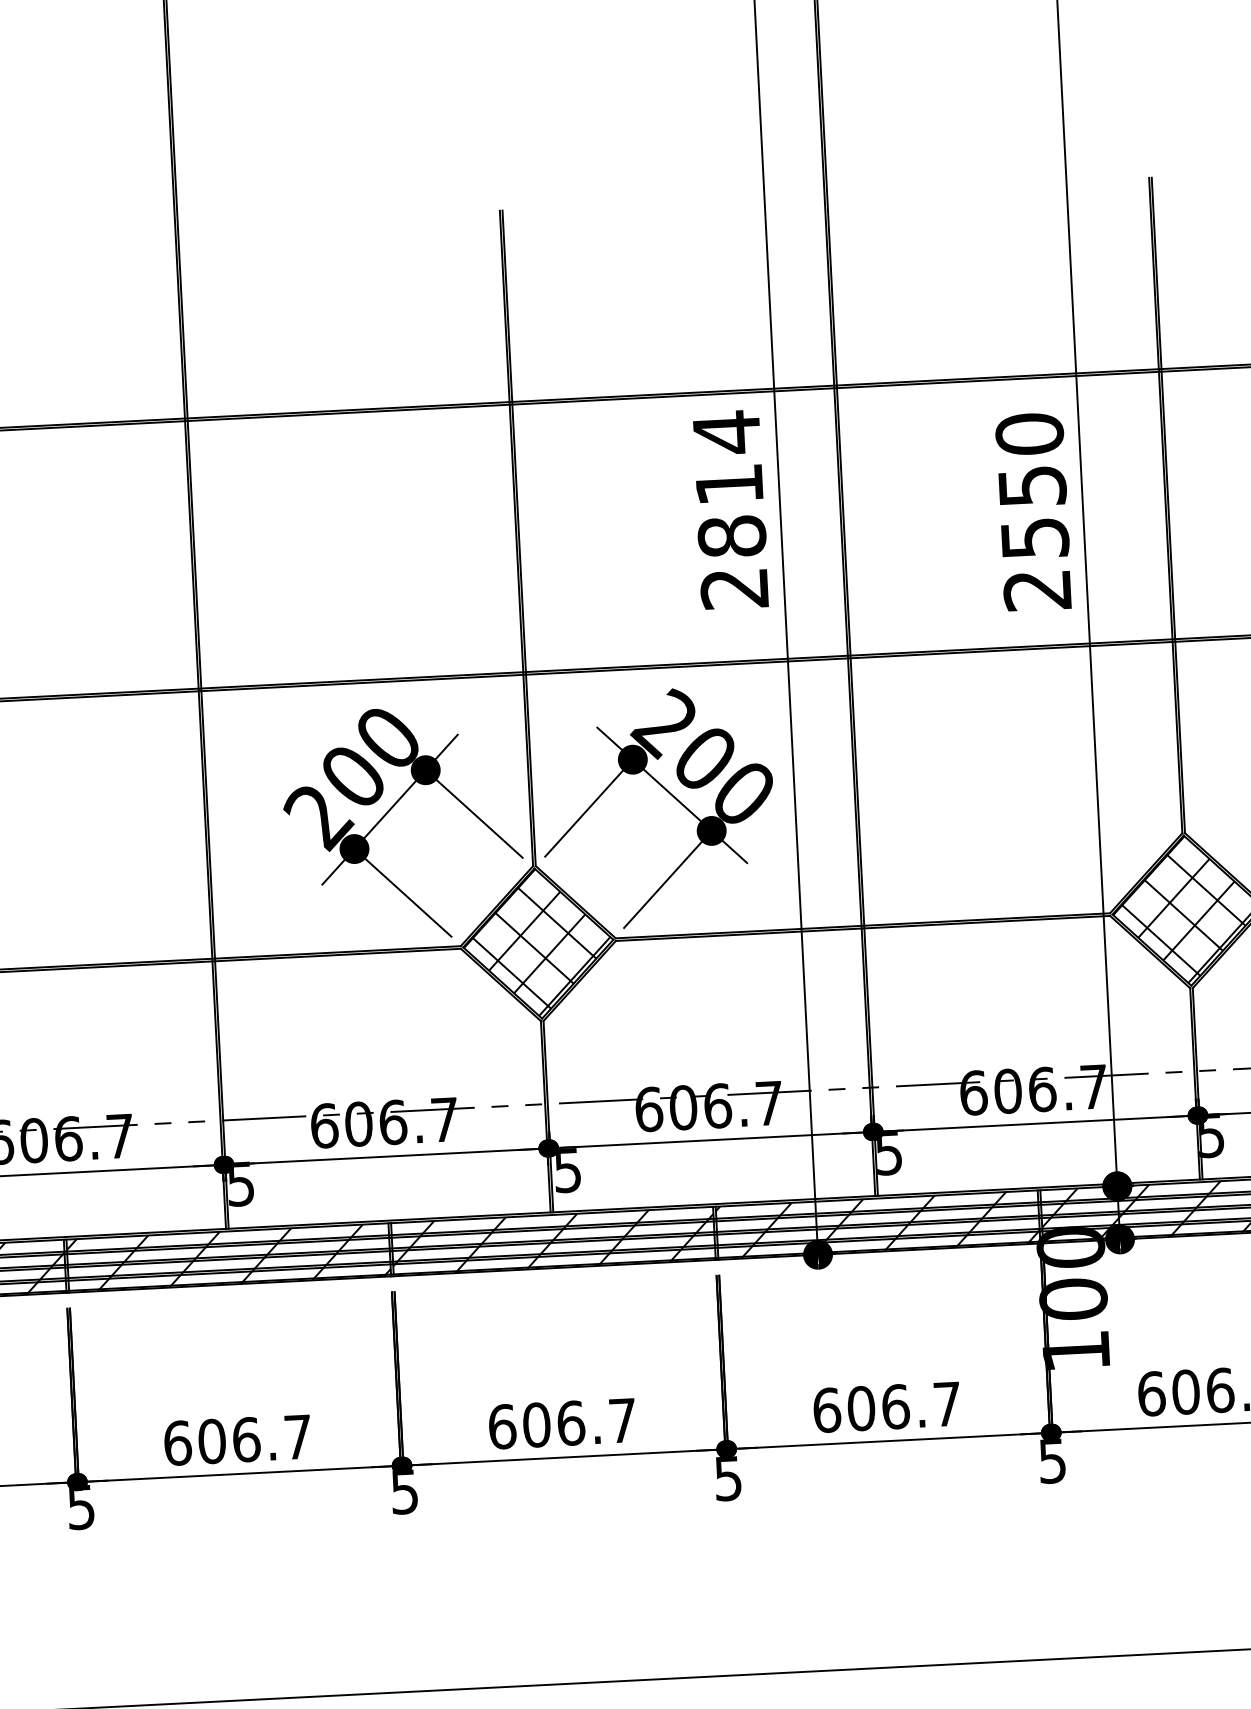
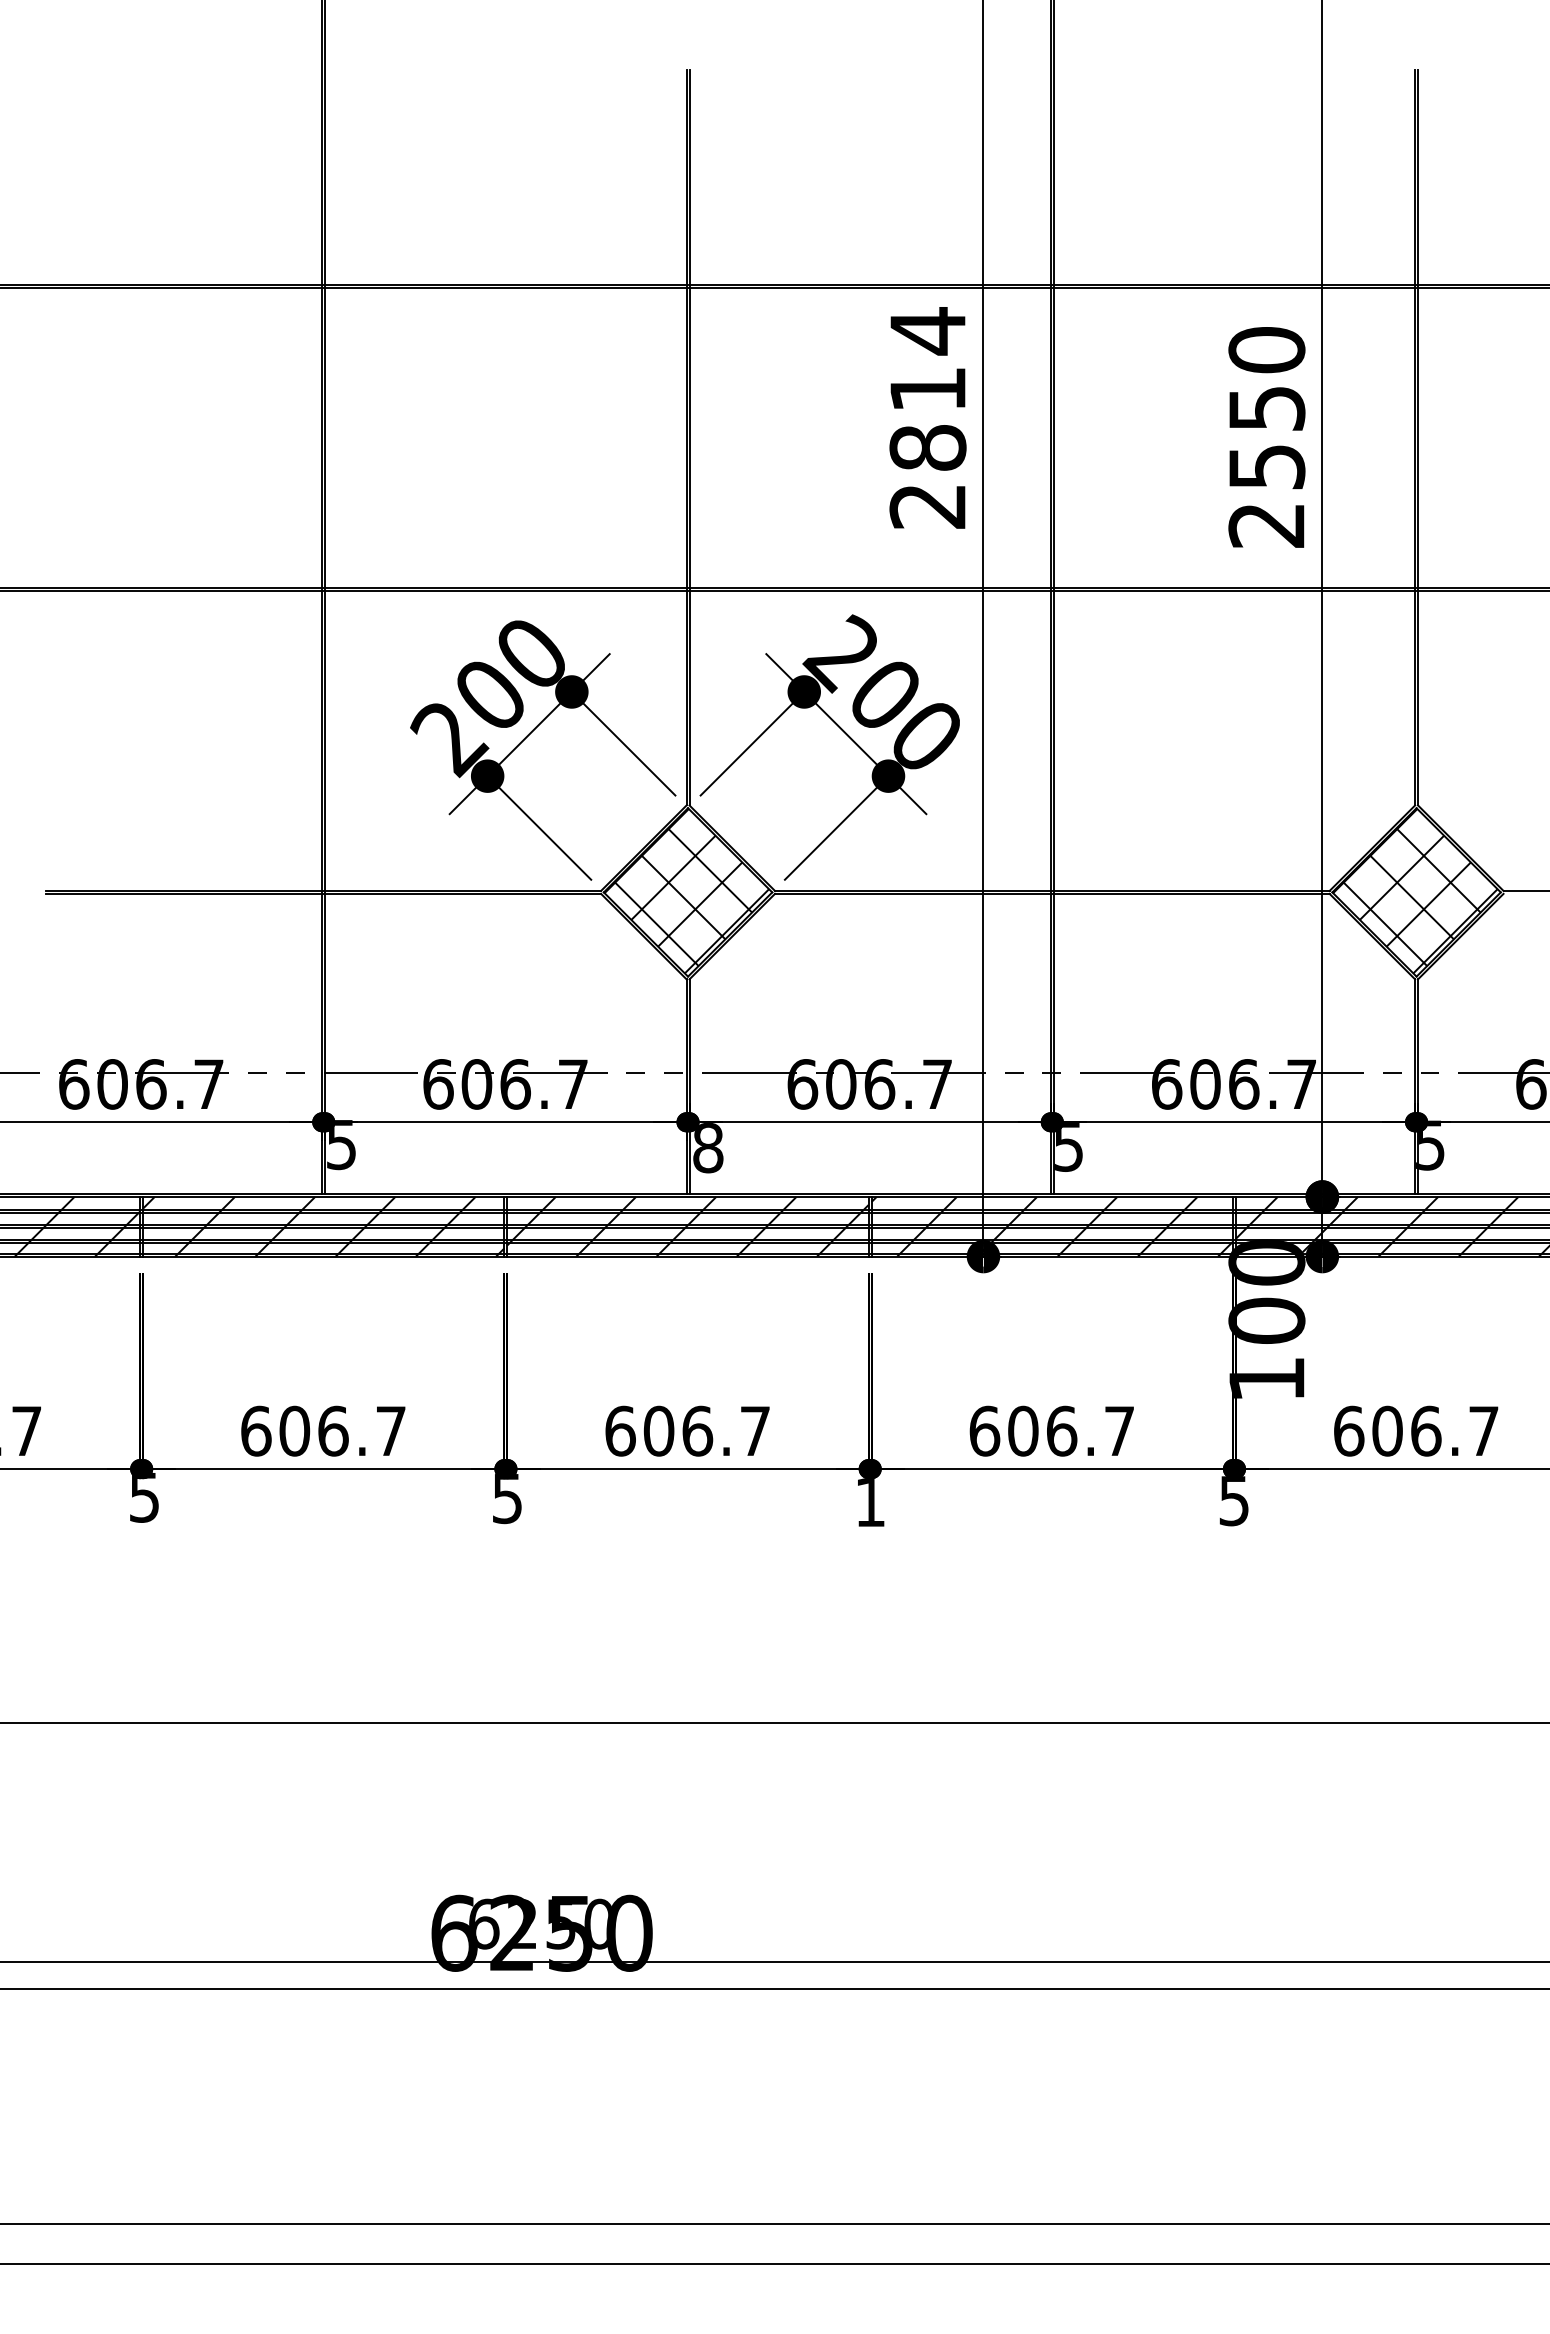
text: (568, 1170) -> (708, 1148), 5 -> 8
text: (728, 1479) -> (870, 1502), 5 -> 1

